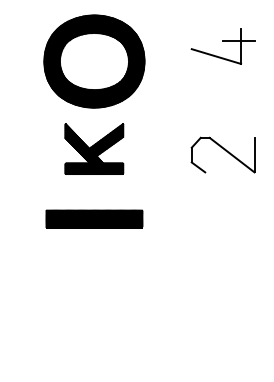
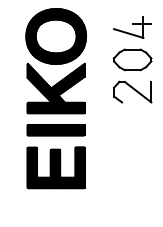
part: (222, 100) -> (132, 59), added
part: (93, 148) -> (55, 88), size x1.67
part: (93, 281) -> (55, 167), added

